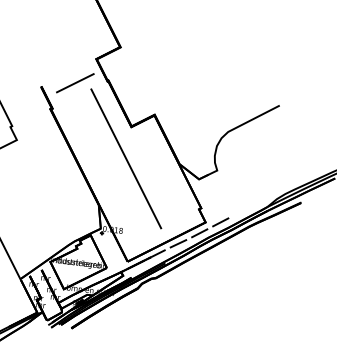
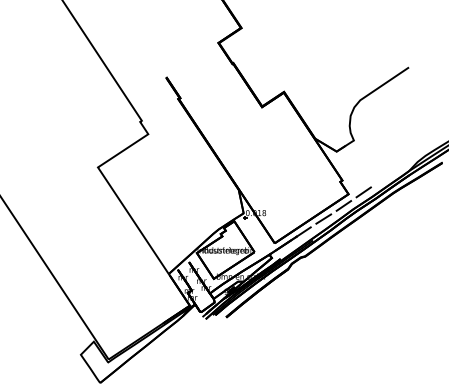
line: (74, 82) -> (199, 69), removed
line: (126, 158) -> (260, 139), removed

